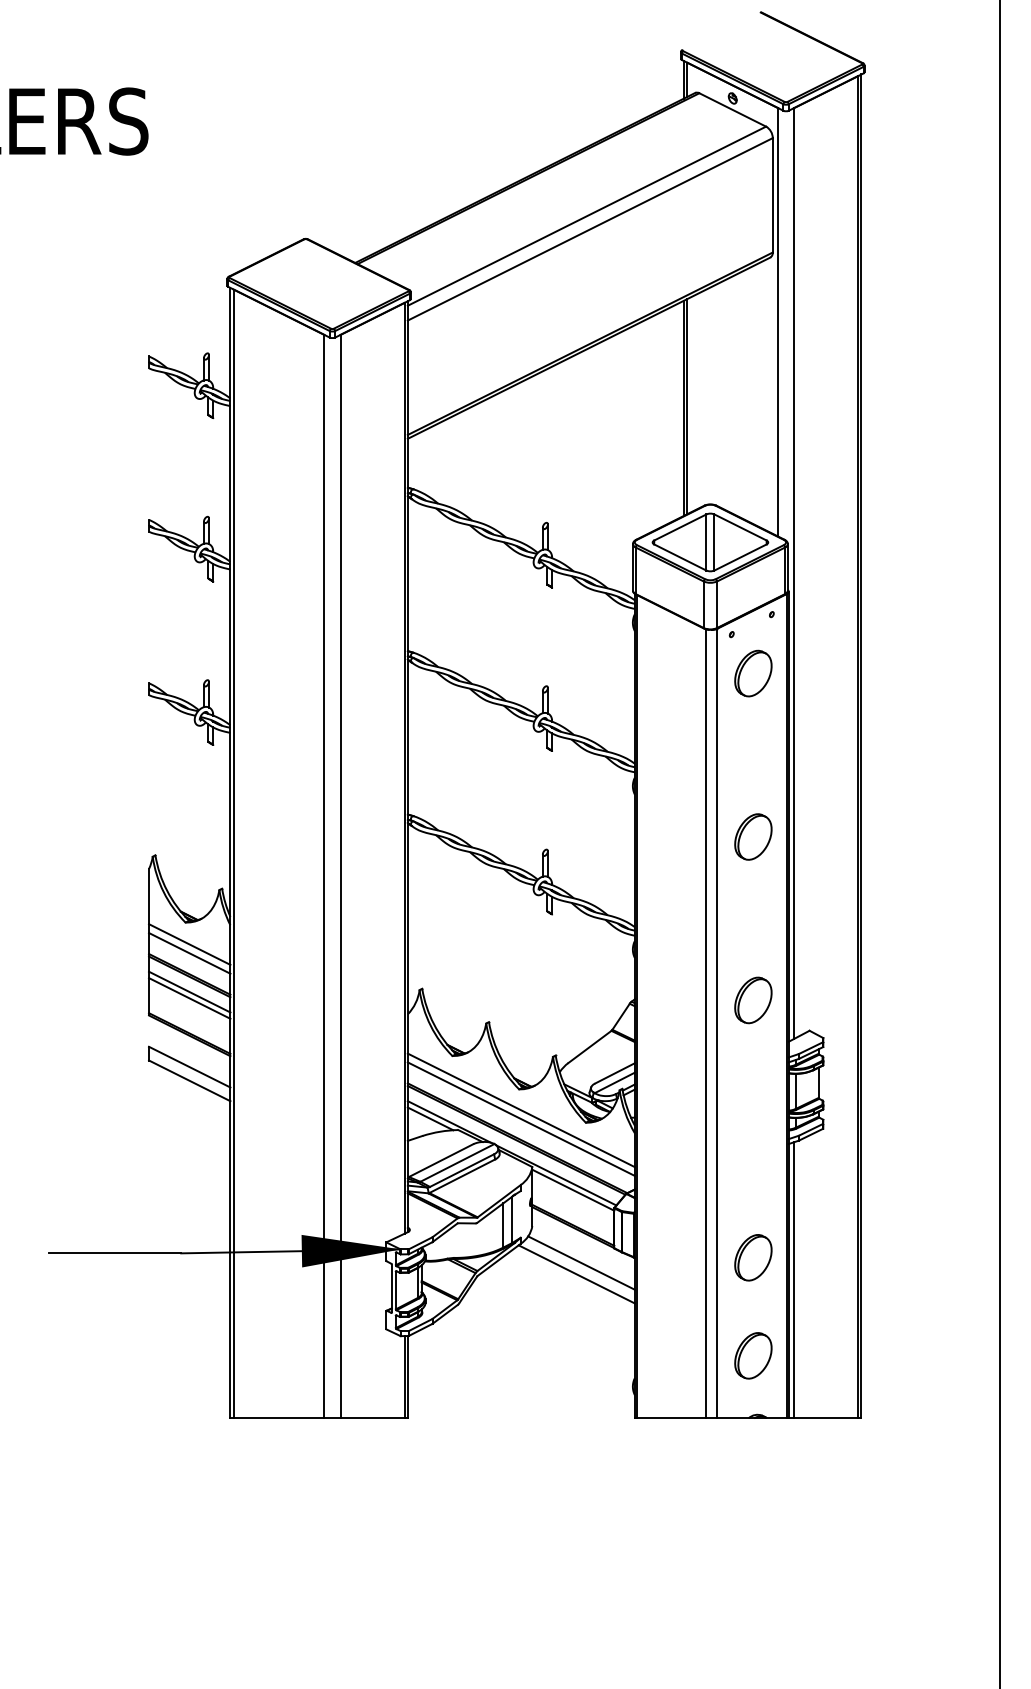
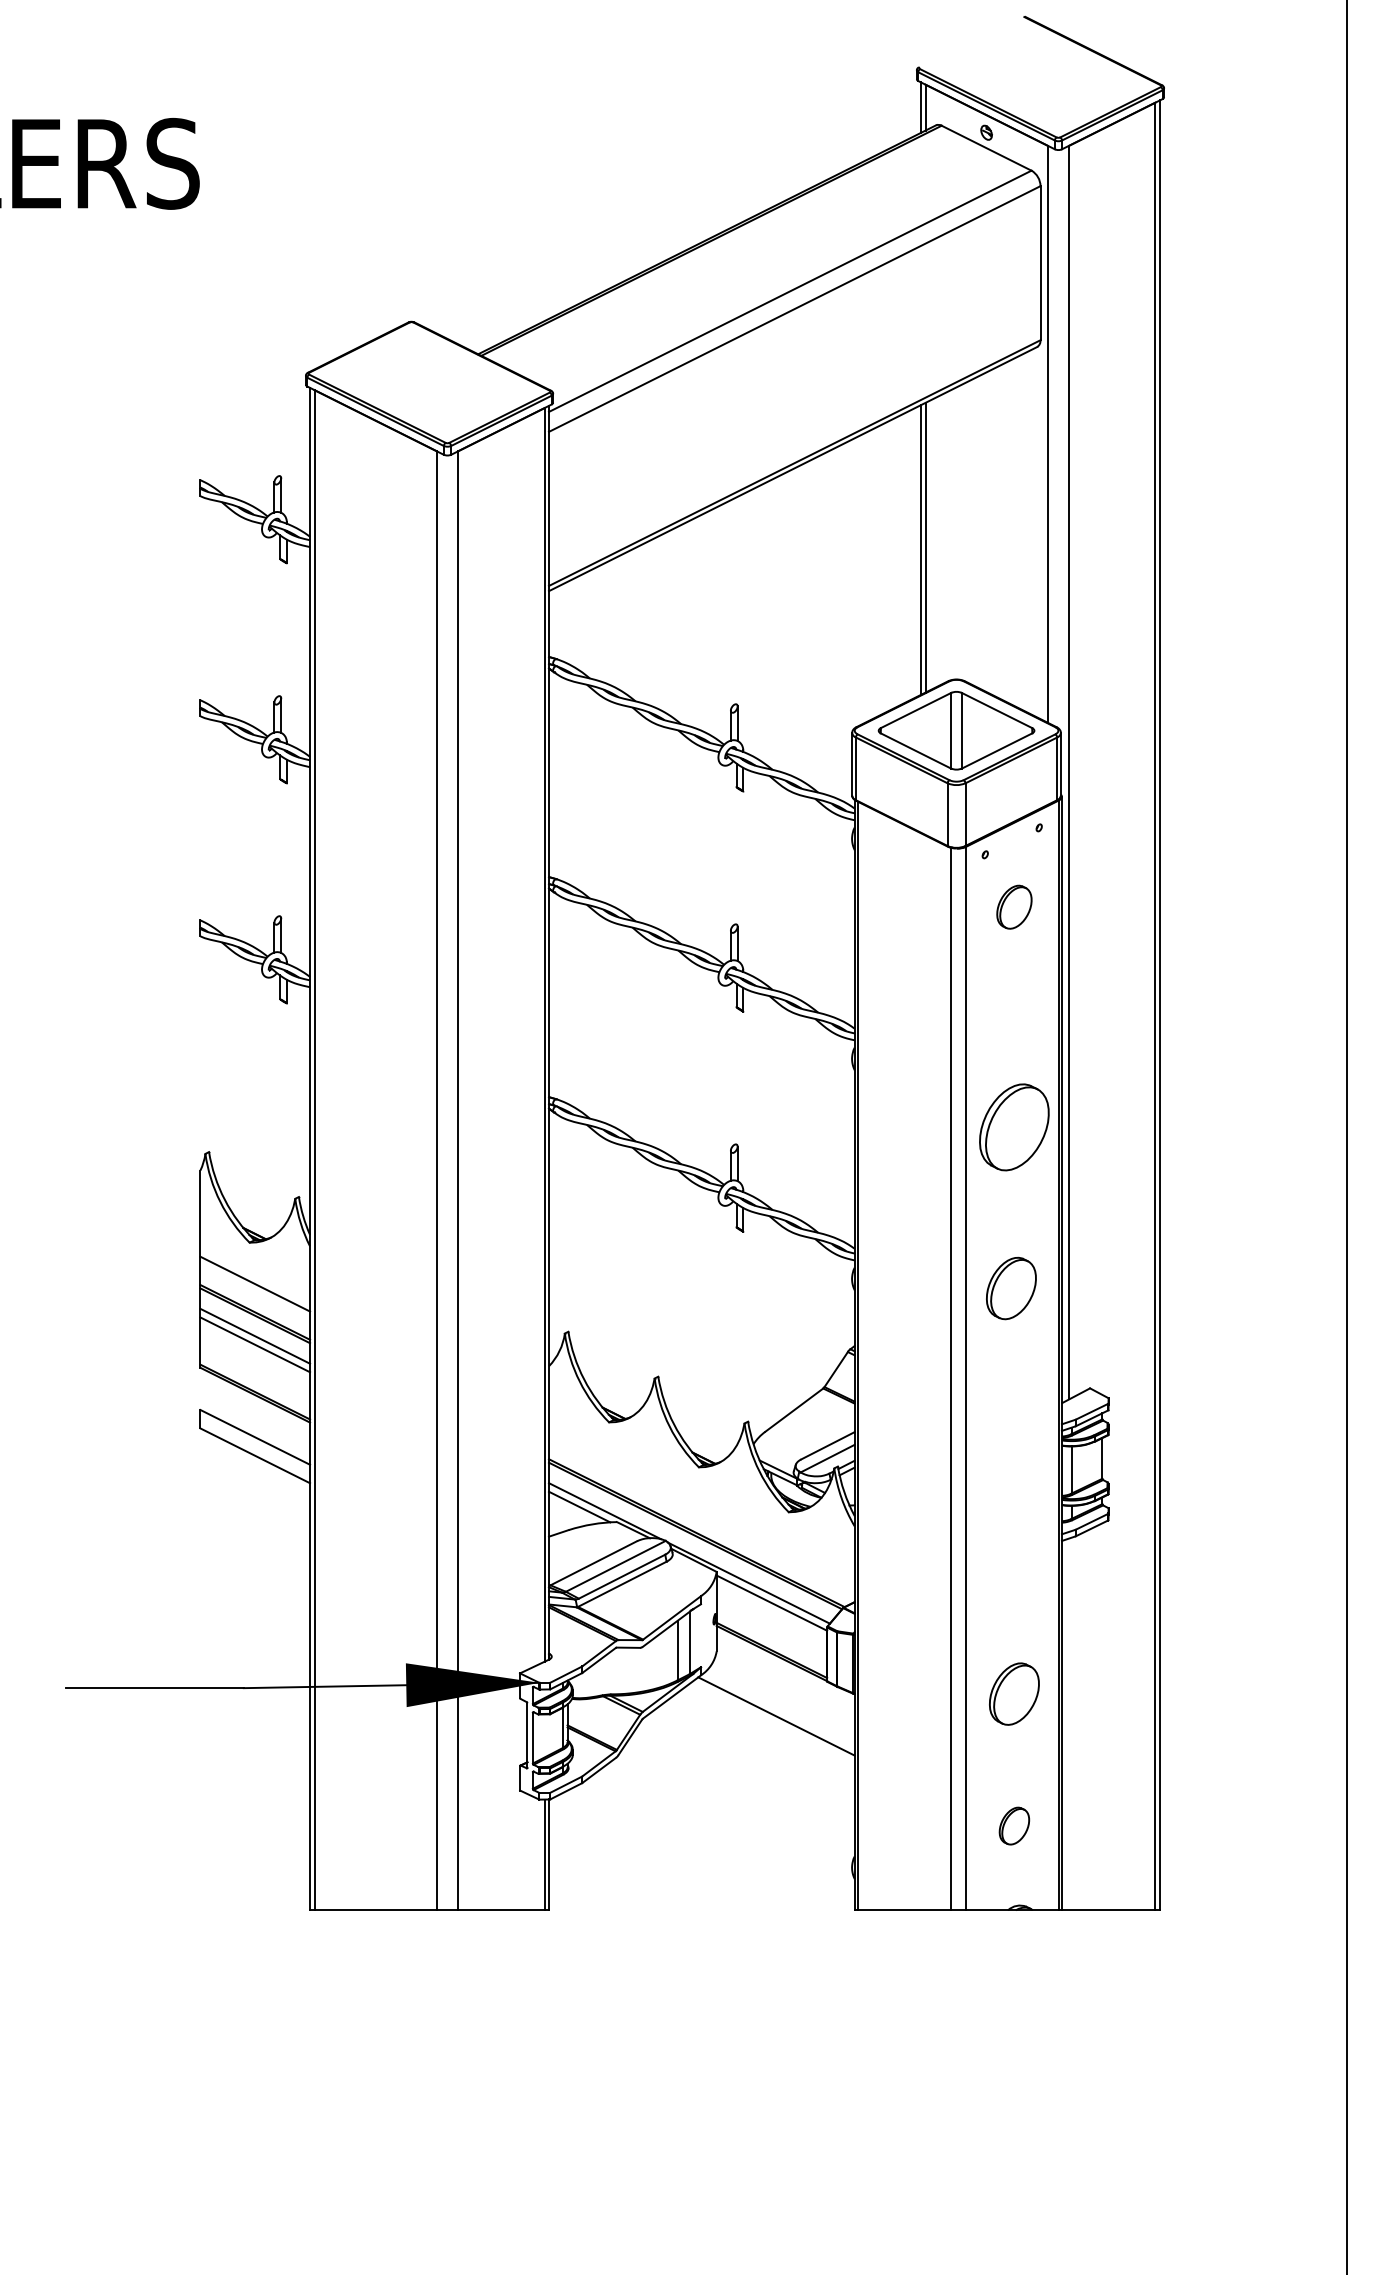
part: (753, 672) -> (1014, 906), size x0.7
part: (753, 837) -> (1014, 1127), size x1.4
line: (189, 943) -> (255, 1271), removed
part: (753, 1000) -> (1011, 1288), moved
line: (521, 1110) -> (701, 1495), removed
line: (521, 1118) -> (701, 1506), removed
line: (581, 1263) -> (782, 1701), removed
line: (794, 1280) -> (1069, 1724), removed
part: (753, 1355) -> (1014, 1825), size x0.6

